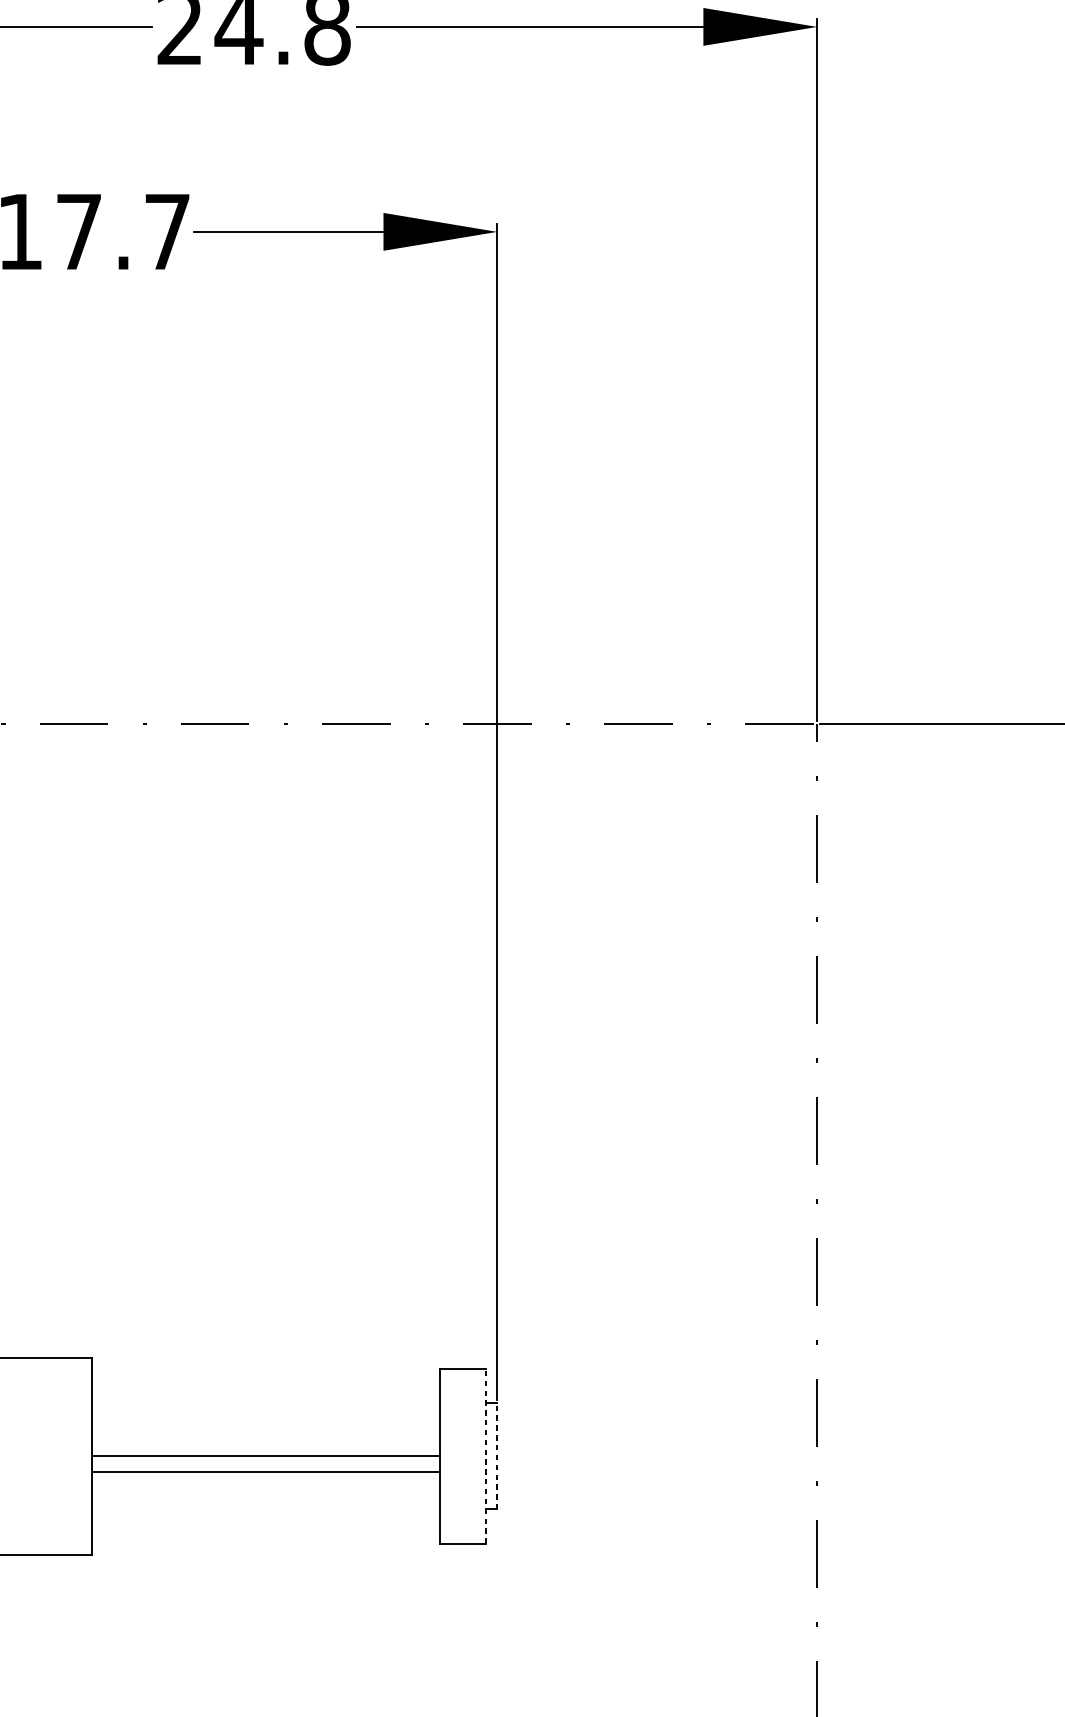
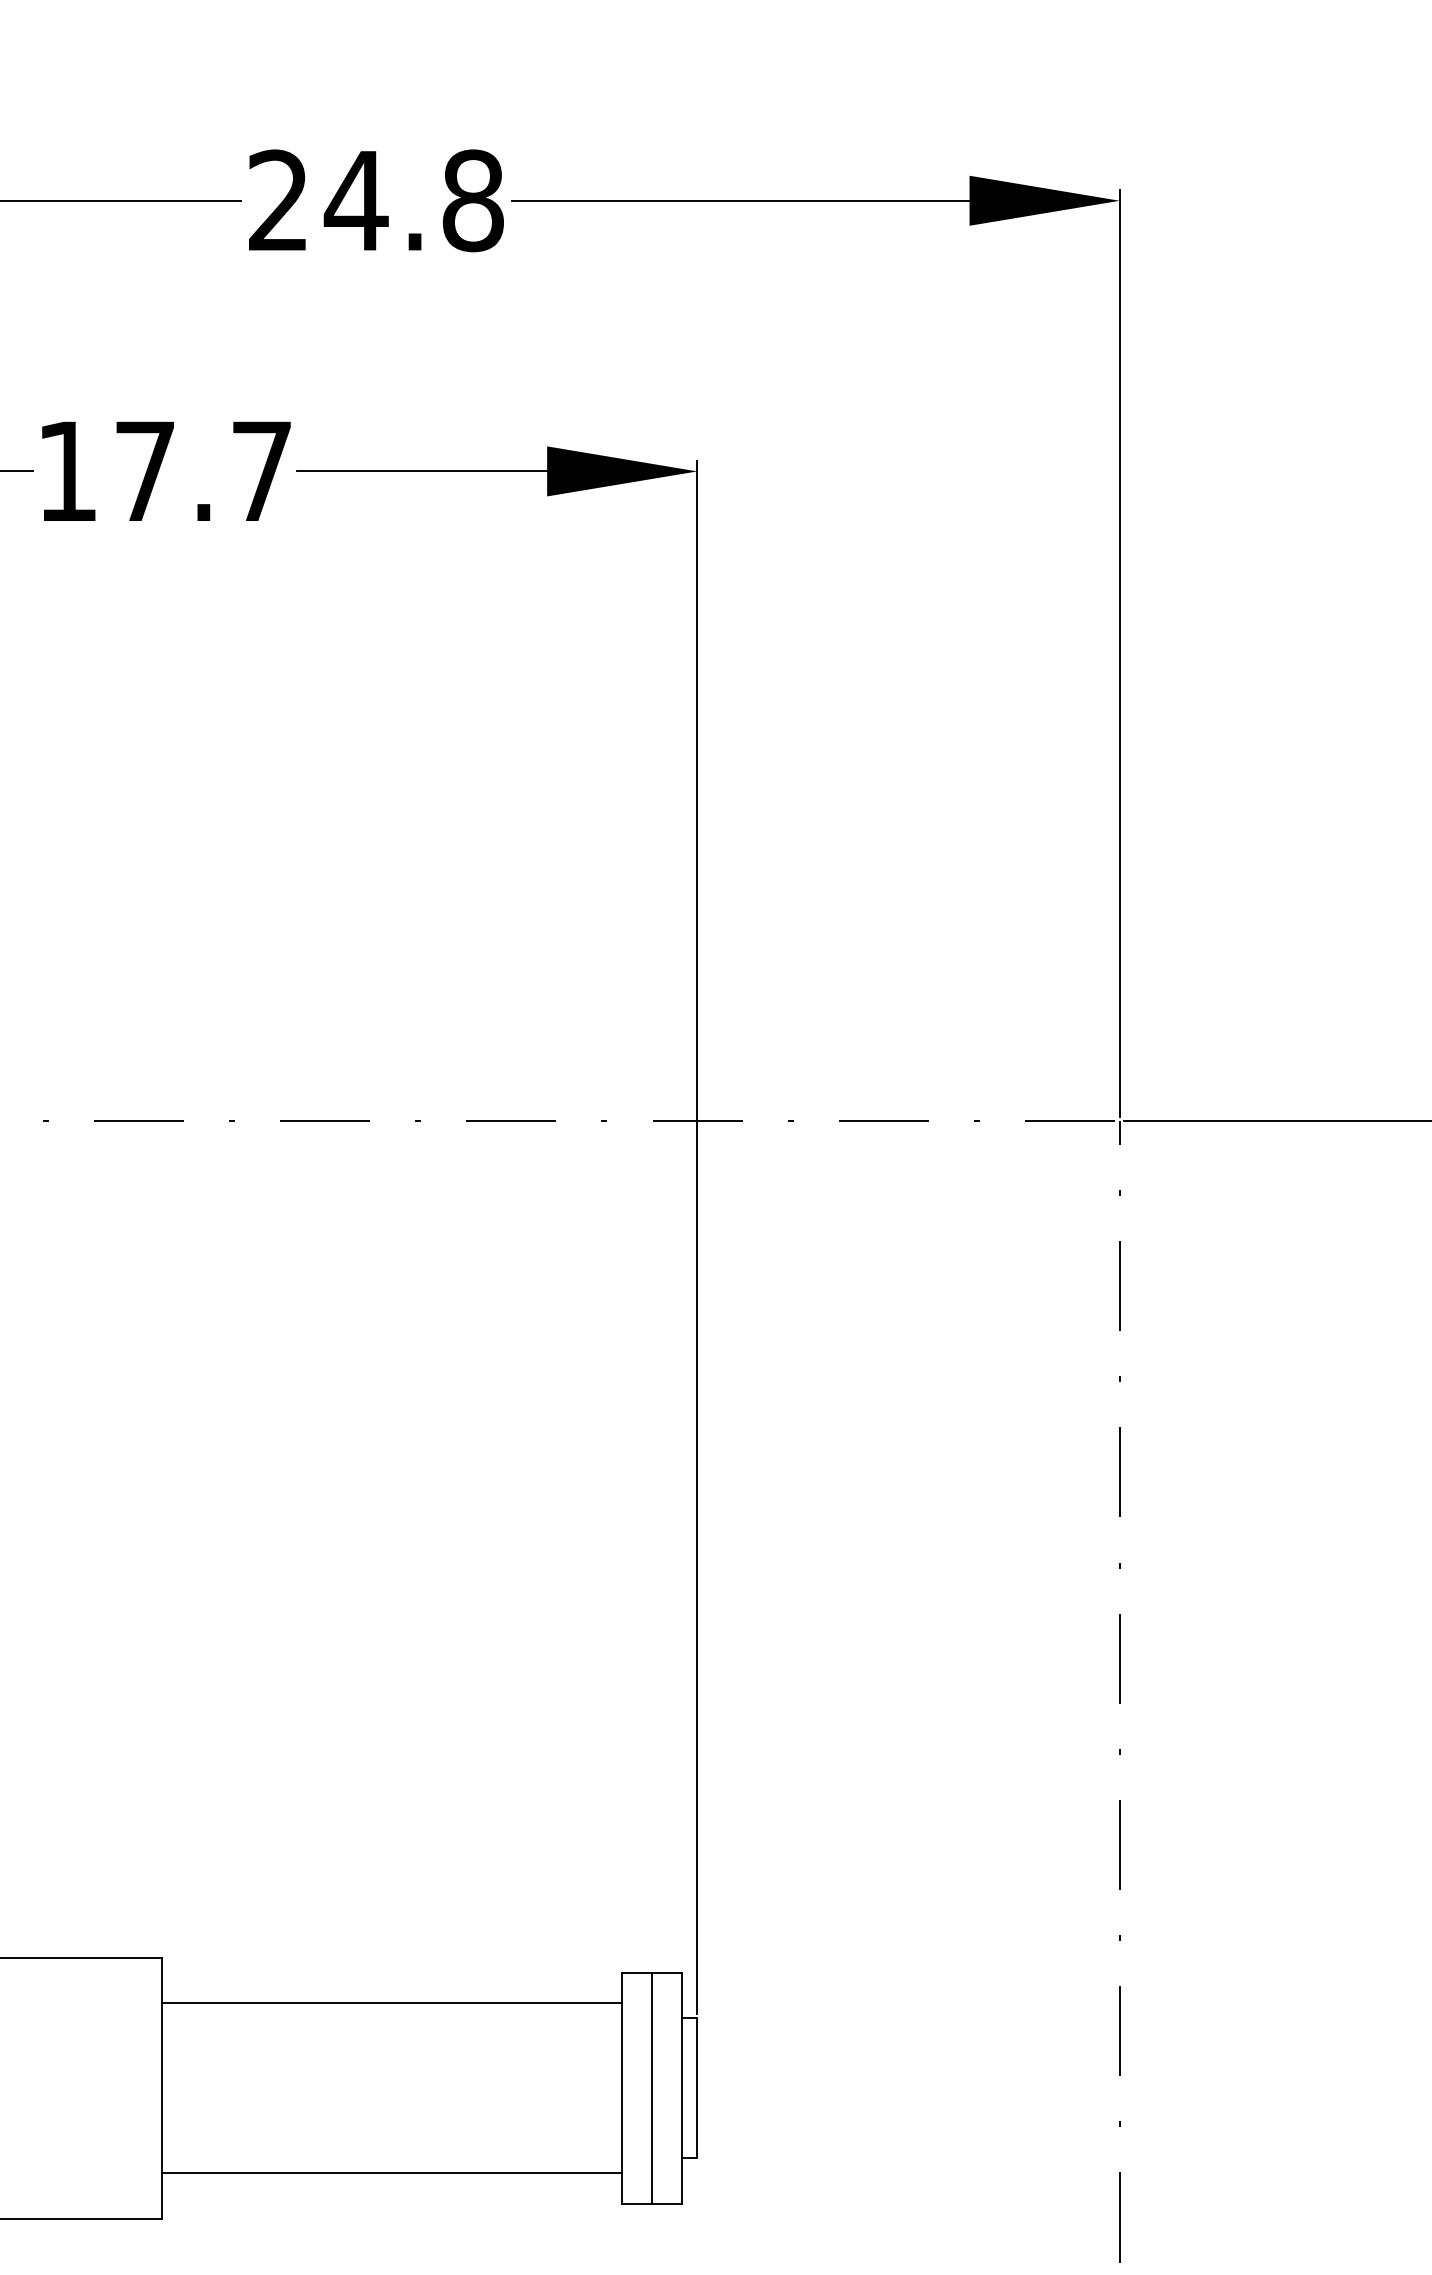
line: (486, 1455) -> (682, 2087), dashed -> solid
line: (497, 1455) -> (697, 2087), dashed -> solid
line: (266, 1456) -> (392, 2003), moved
line: (463, 1456) -> (652, 2088), added
line: (266, 1472) -> (392, 2173), moved

